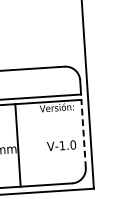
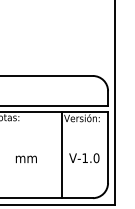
line: (84, 134) -> (108, 147), dashed -> solid
line: (17, 145) -> (61, 154), moved

